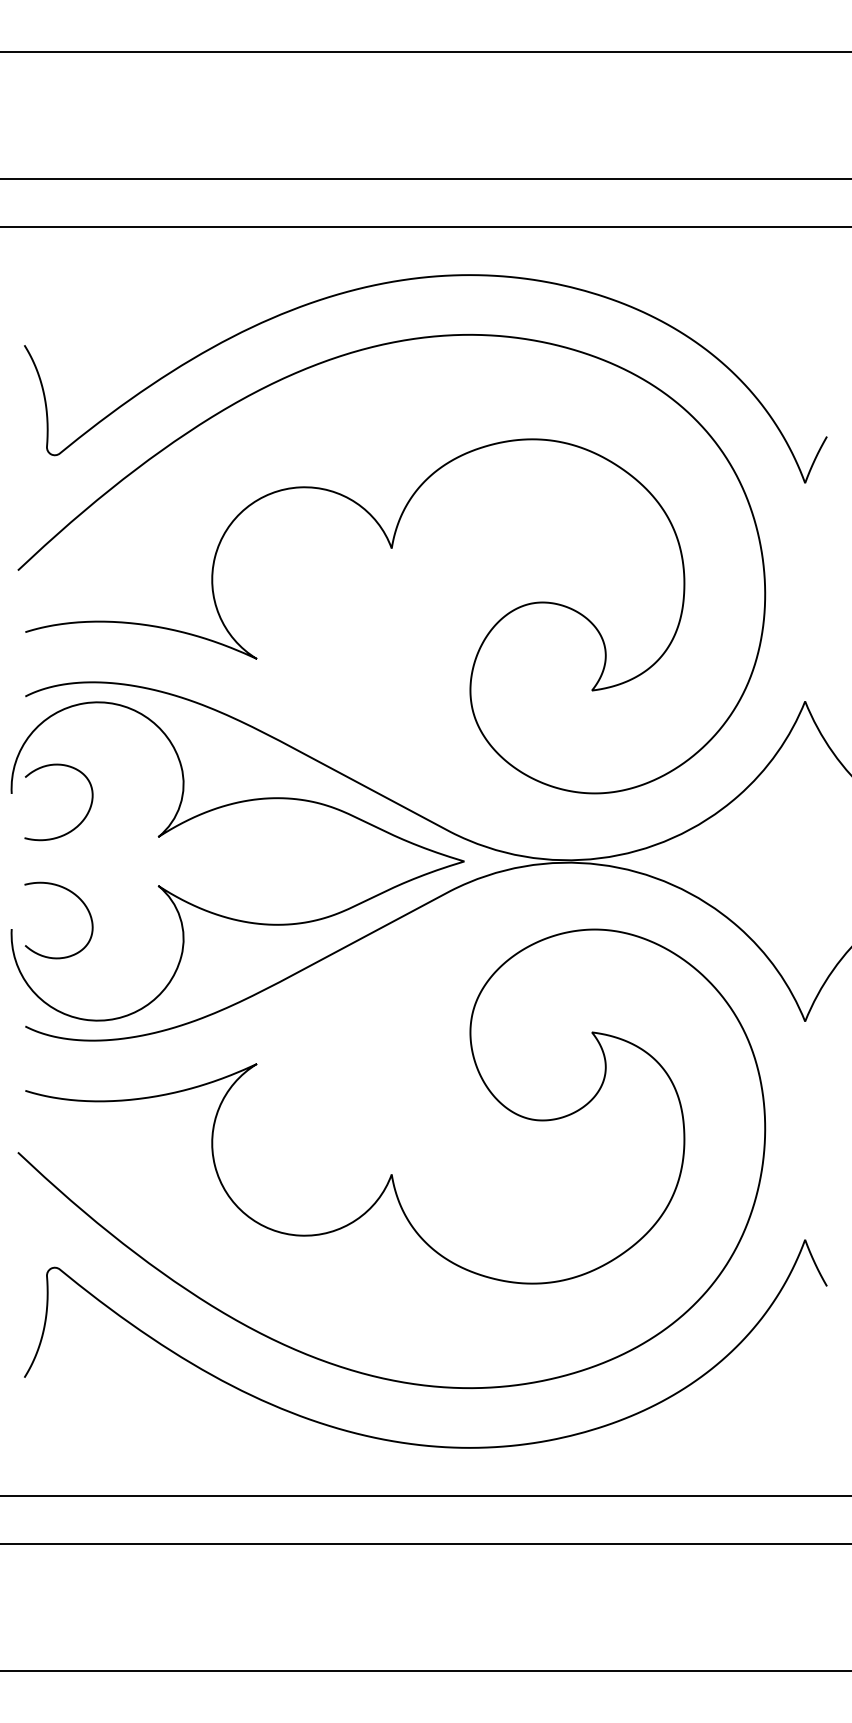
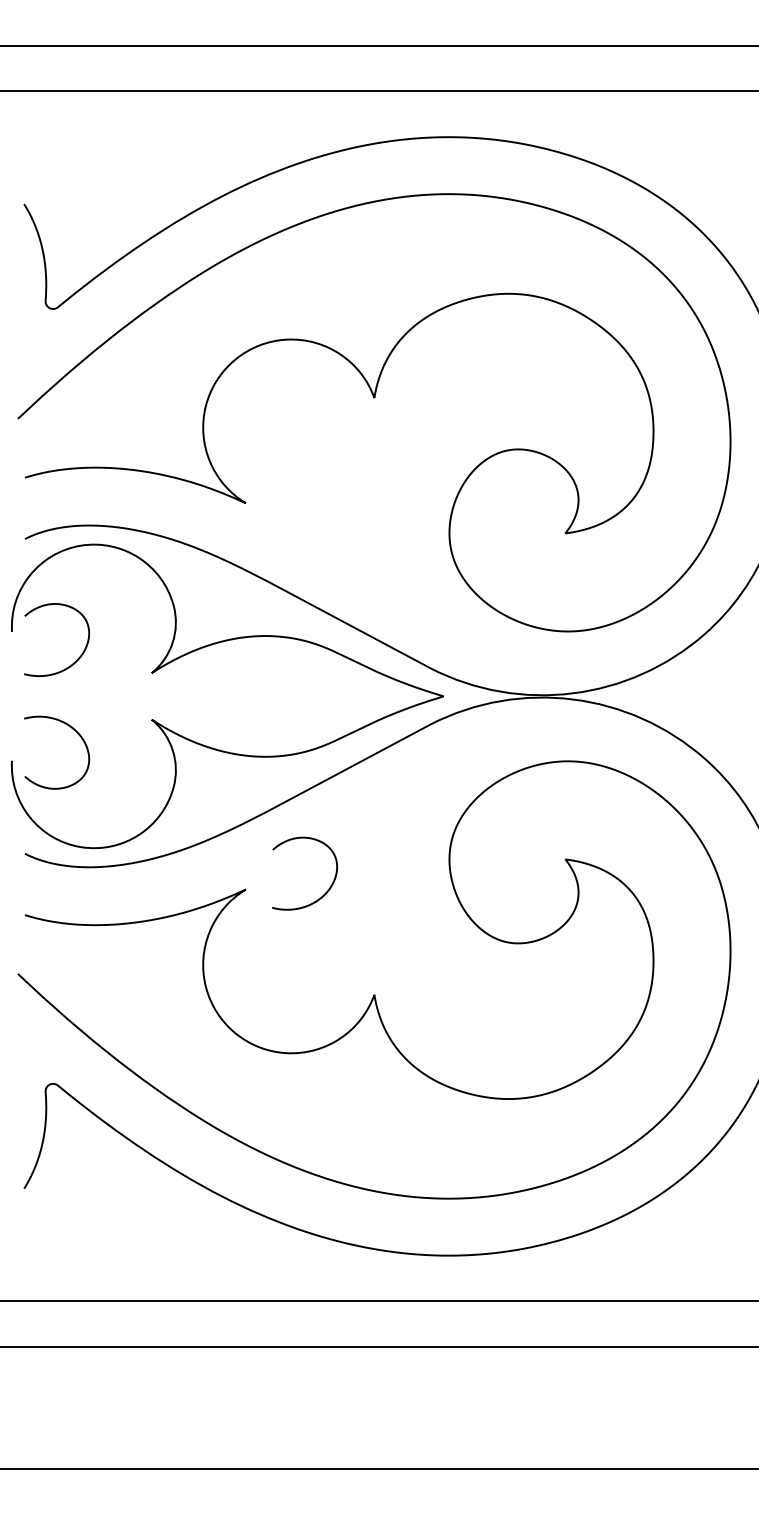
curve: (341, 1065) -> (326, 890), added

